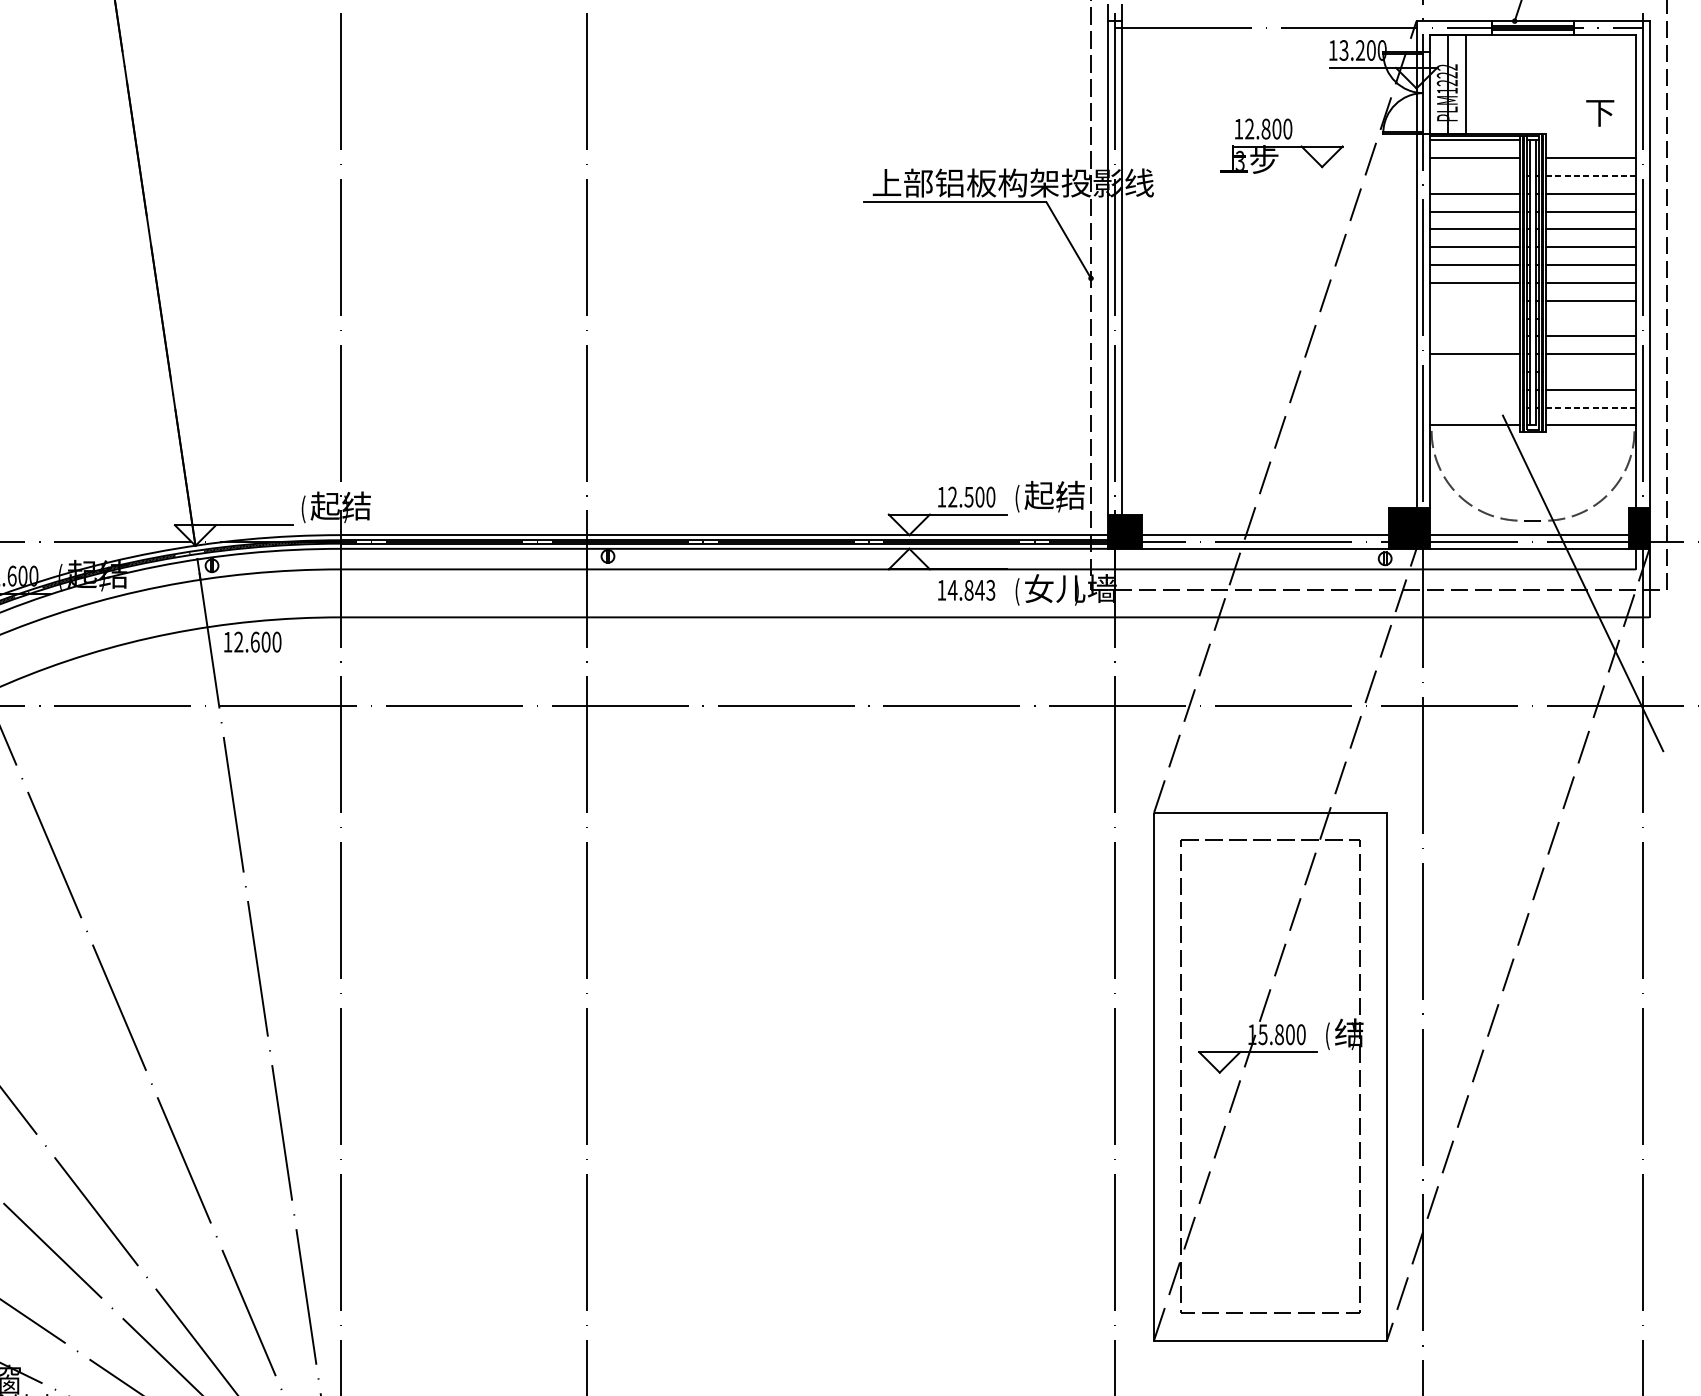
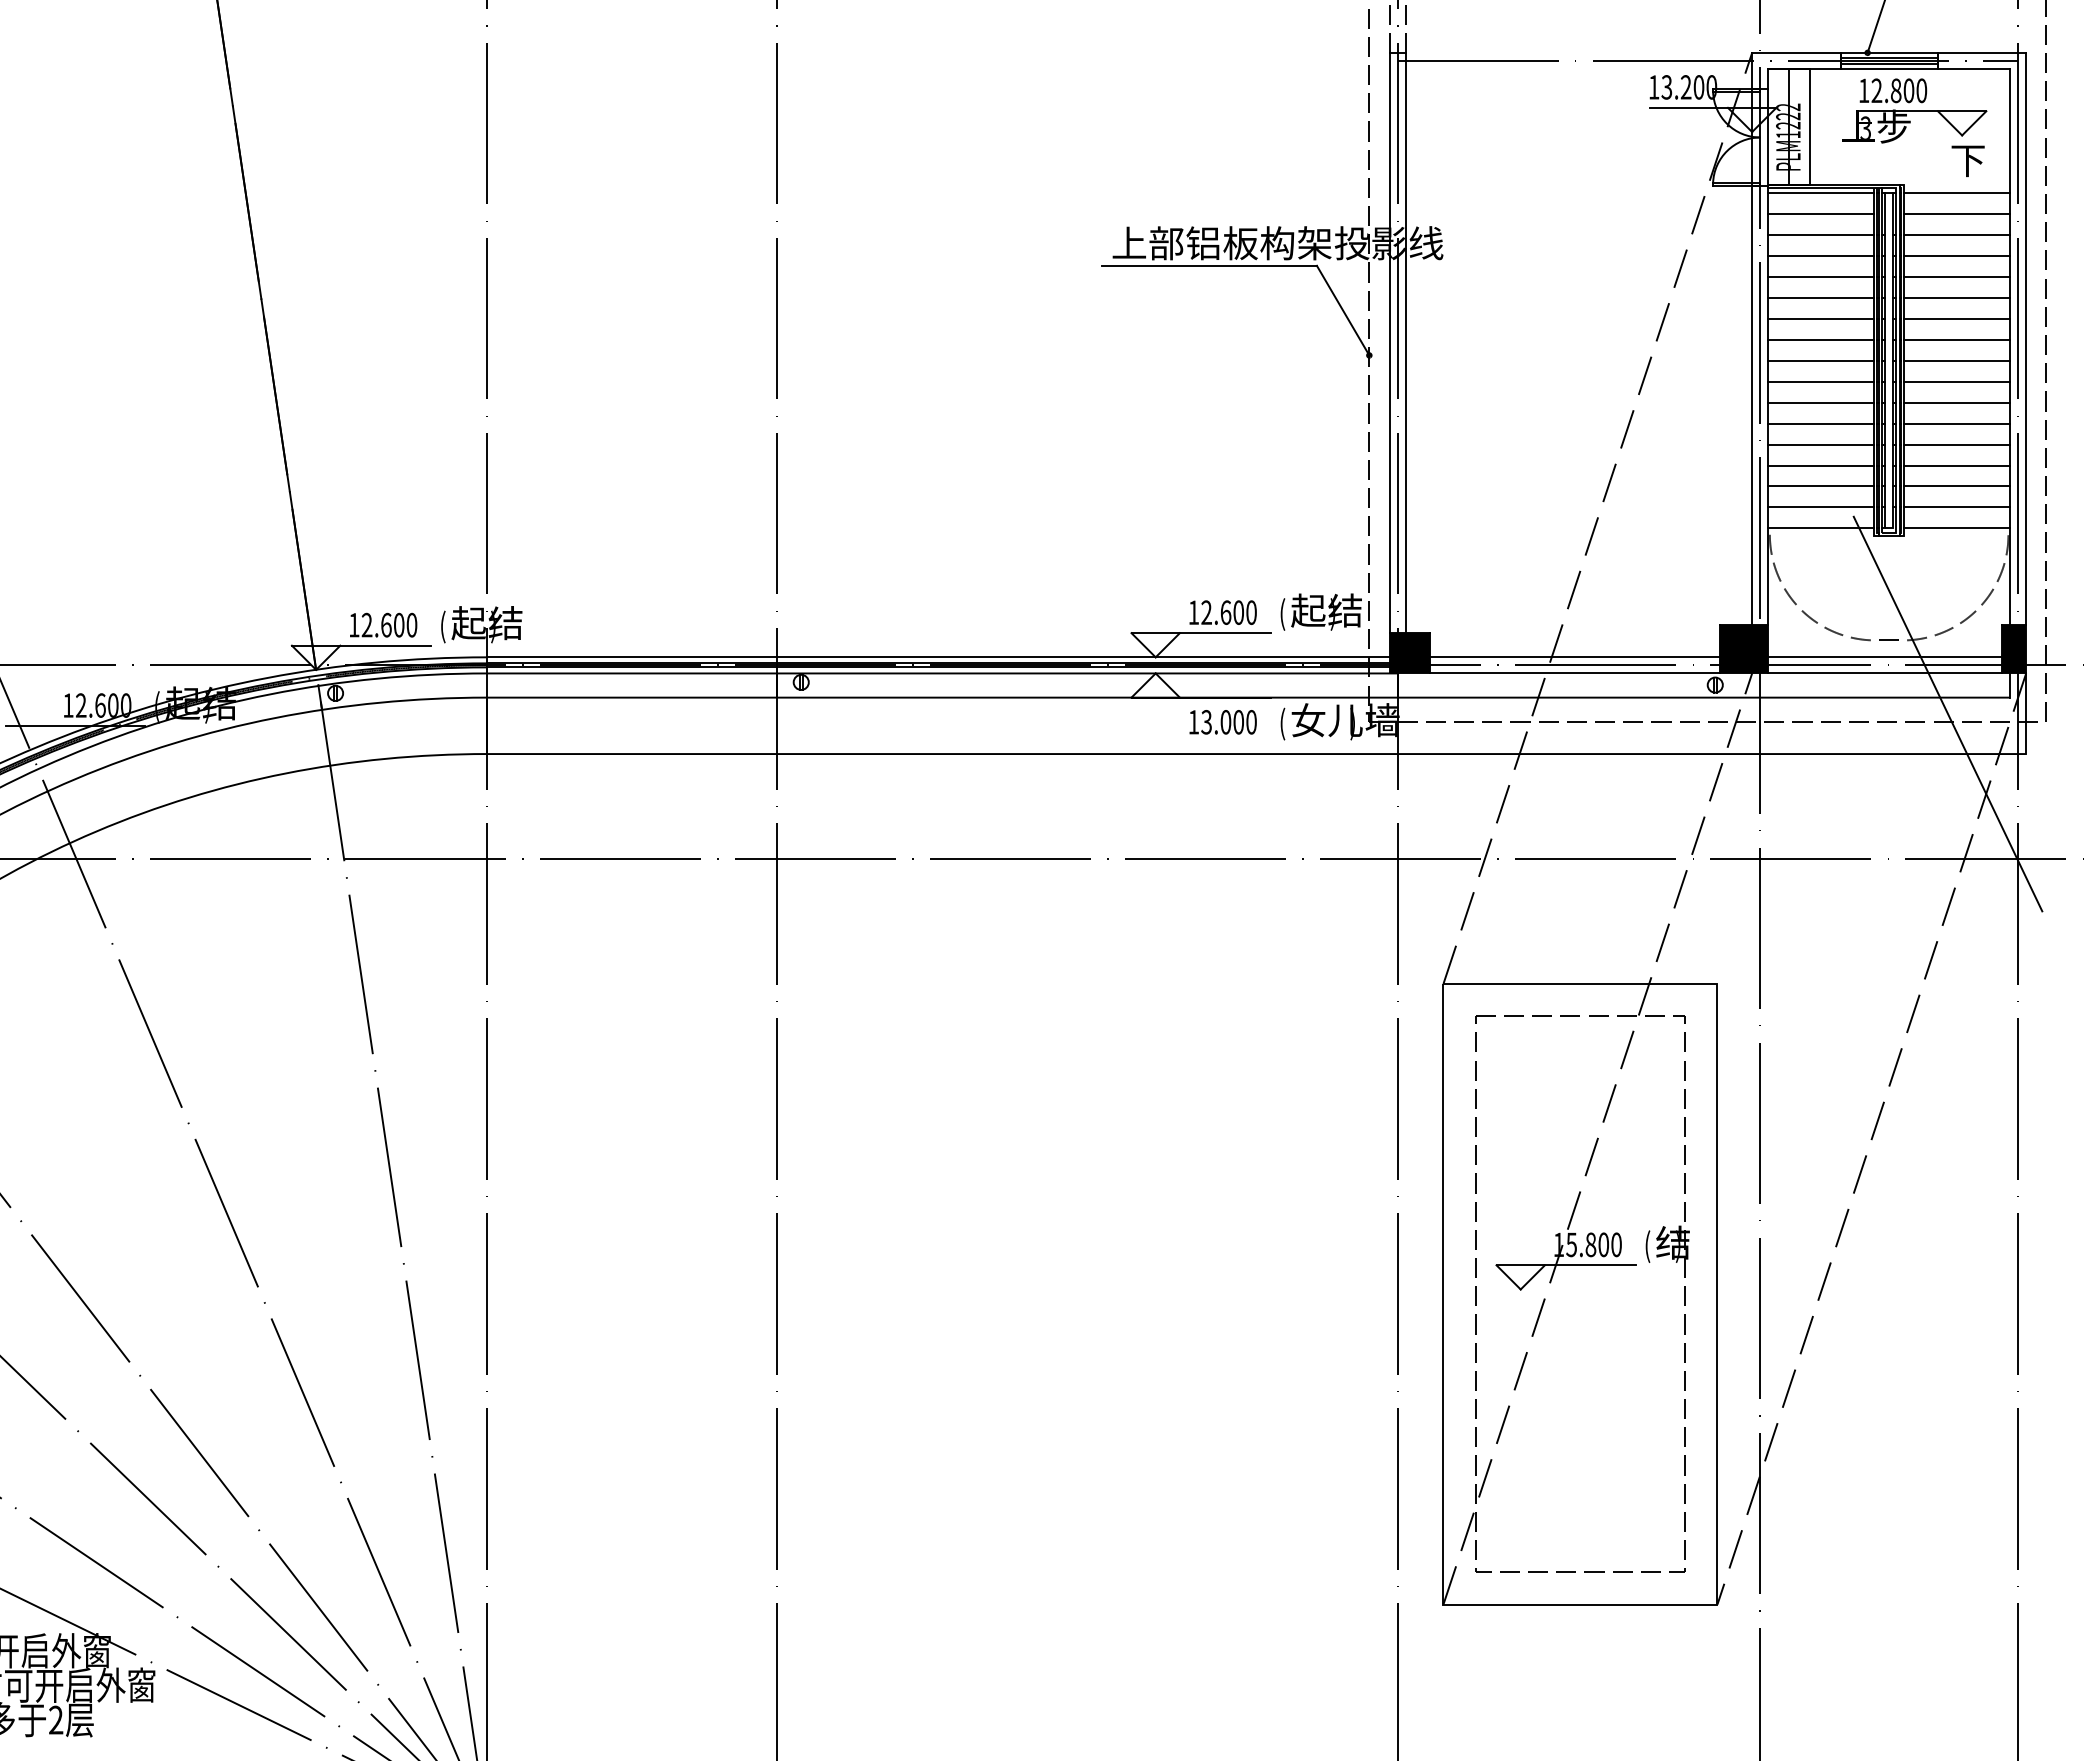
line: (1591, 140) -> (1957, 193), added
part: (1281, 145) -> (1914, 110), moved
line: (1474, 176) -> (1820, 235), added
line: (1591, 176) -> (1957, 235), dashed -> solid
line: (1474, 300) -> (1820, 381), added
line: (1474, 318) -> (1820, 402), added
line: (1591, 318) -> (1957, 402), added
line: (1474, 336) -> (1820, 423), added
line: (1474, 372) -> (1820, 465), added
line: (1591, 372) -> (1957, 465), added
line: (1474, 389) -> (1820, 486), added
line: (1474, 407) -> (1820, 507), added
line: (1591, 407) -> (1957, 507), dashed -> solid
text: (968, 497) -> (1225, 612), 12.500 -> 12.600
text: (971, 590) -> (1228, 722), 14.843 -> 13.000
text: (252, 641) -> (383, 624), moved

